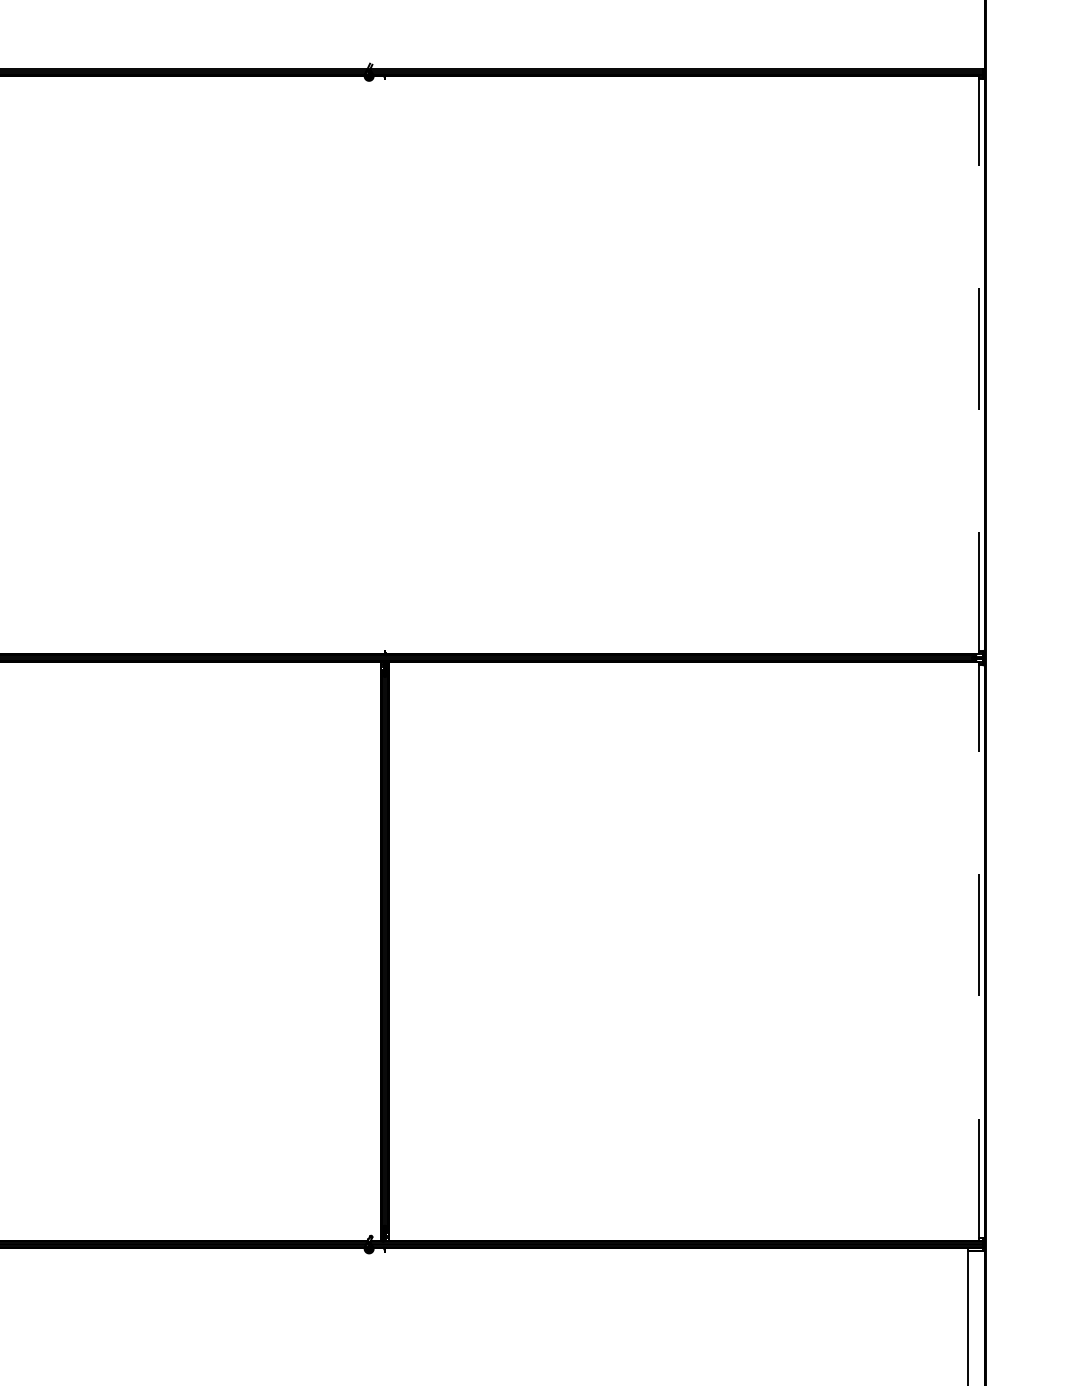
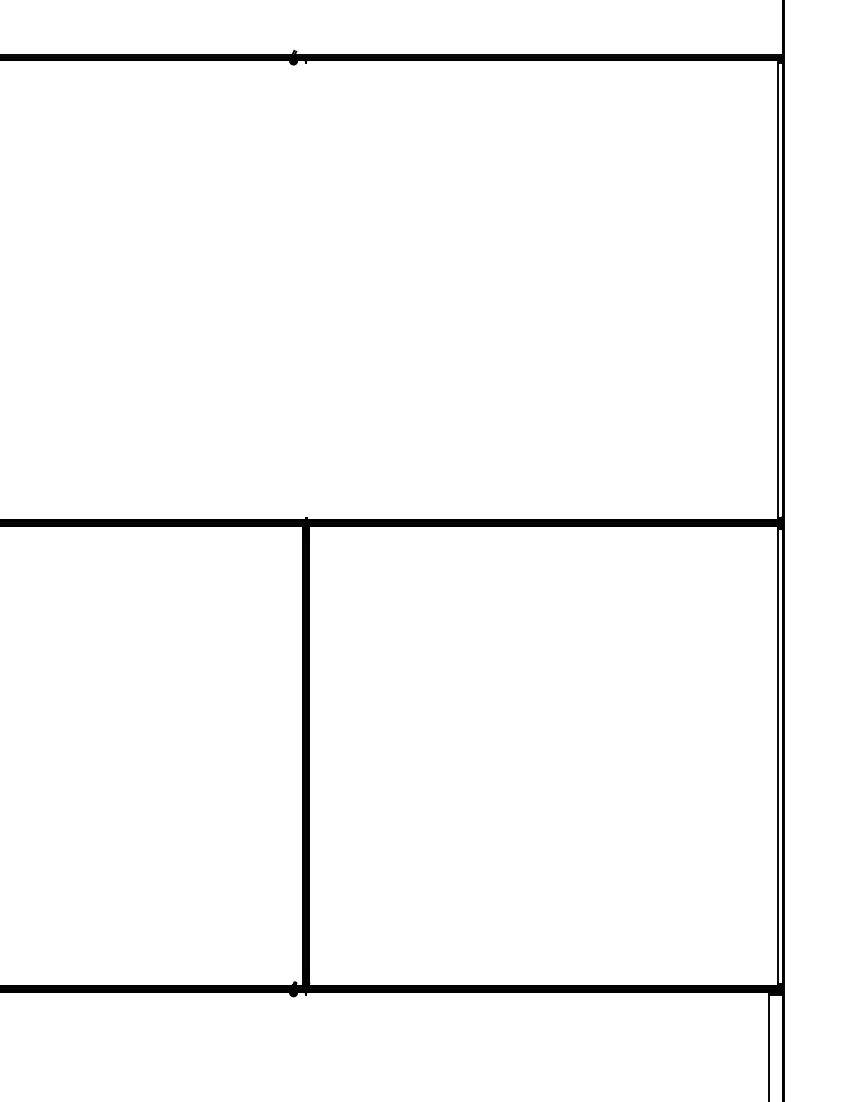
line: (978, 364) -> (777, 289), dashed -> solid
line: (978, 950) -> (777, 755), dashed -> solid

